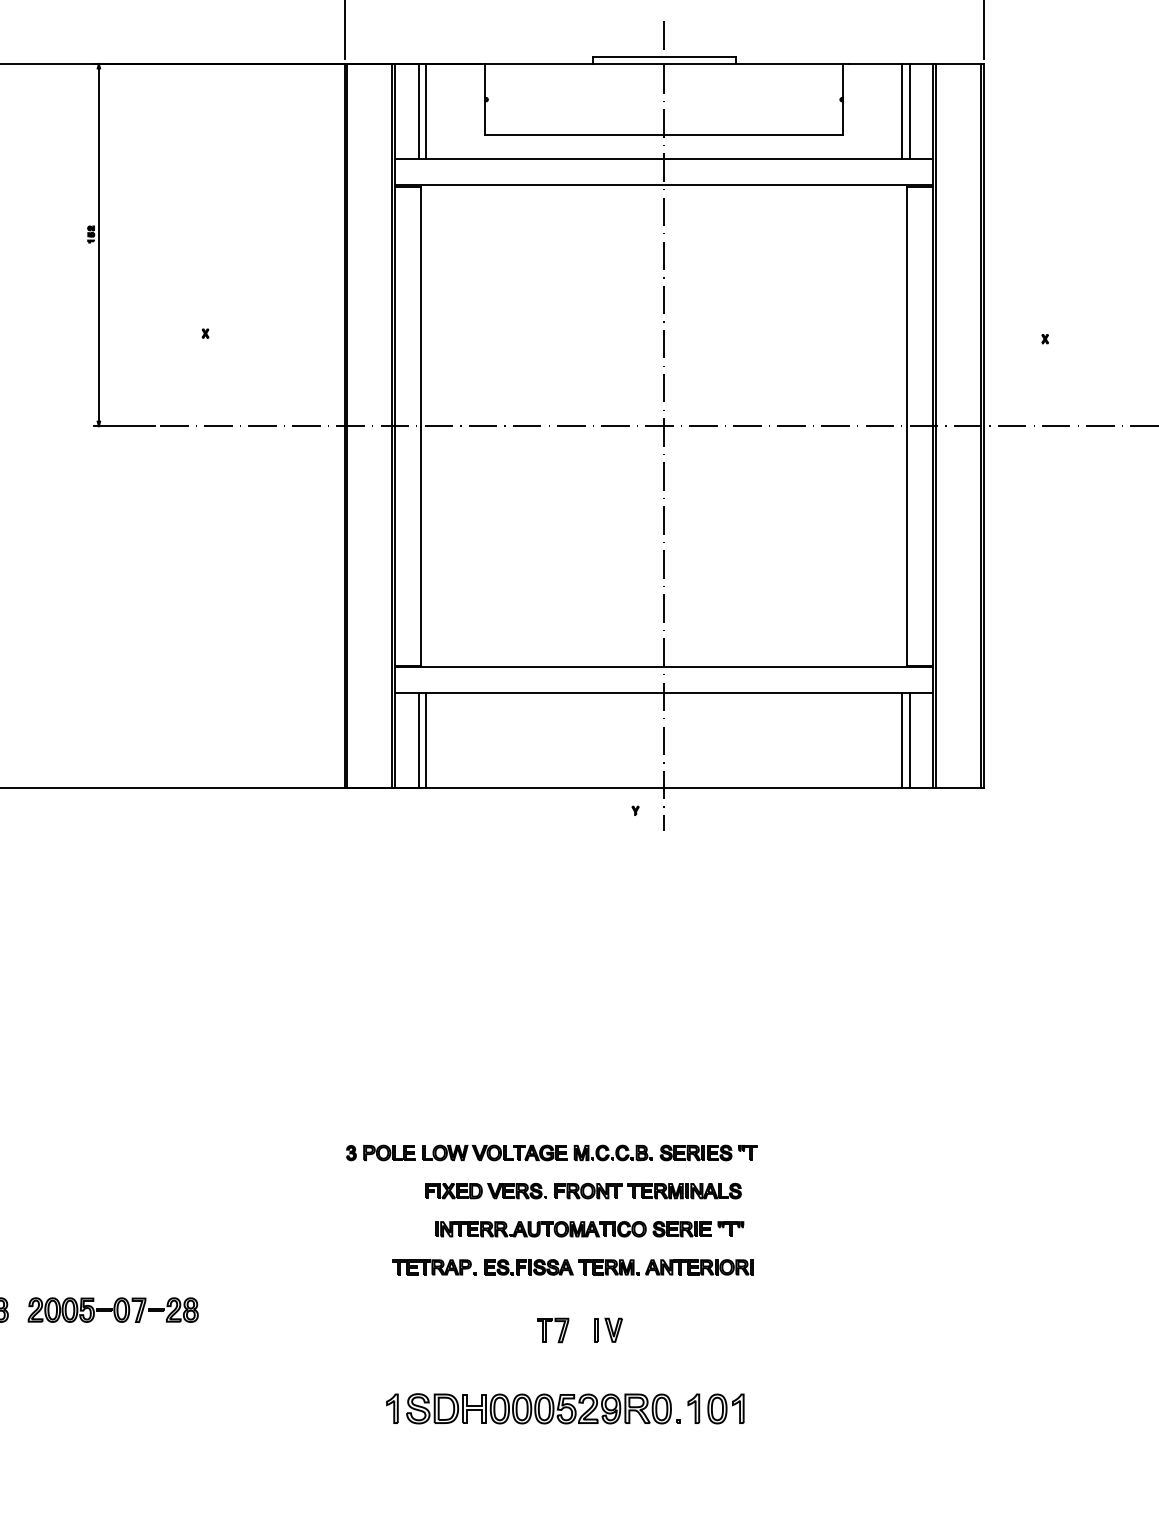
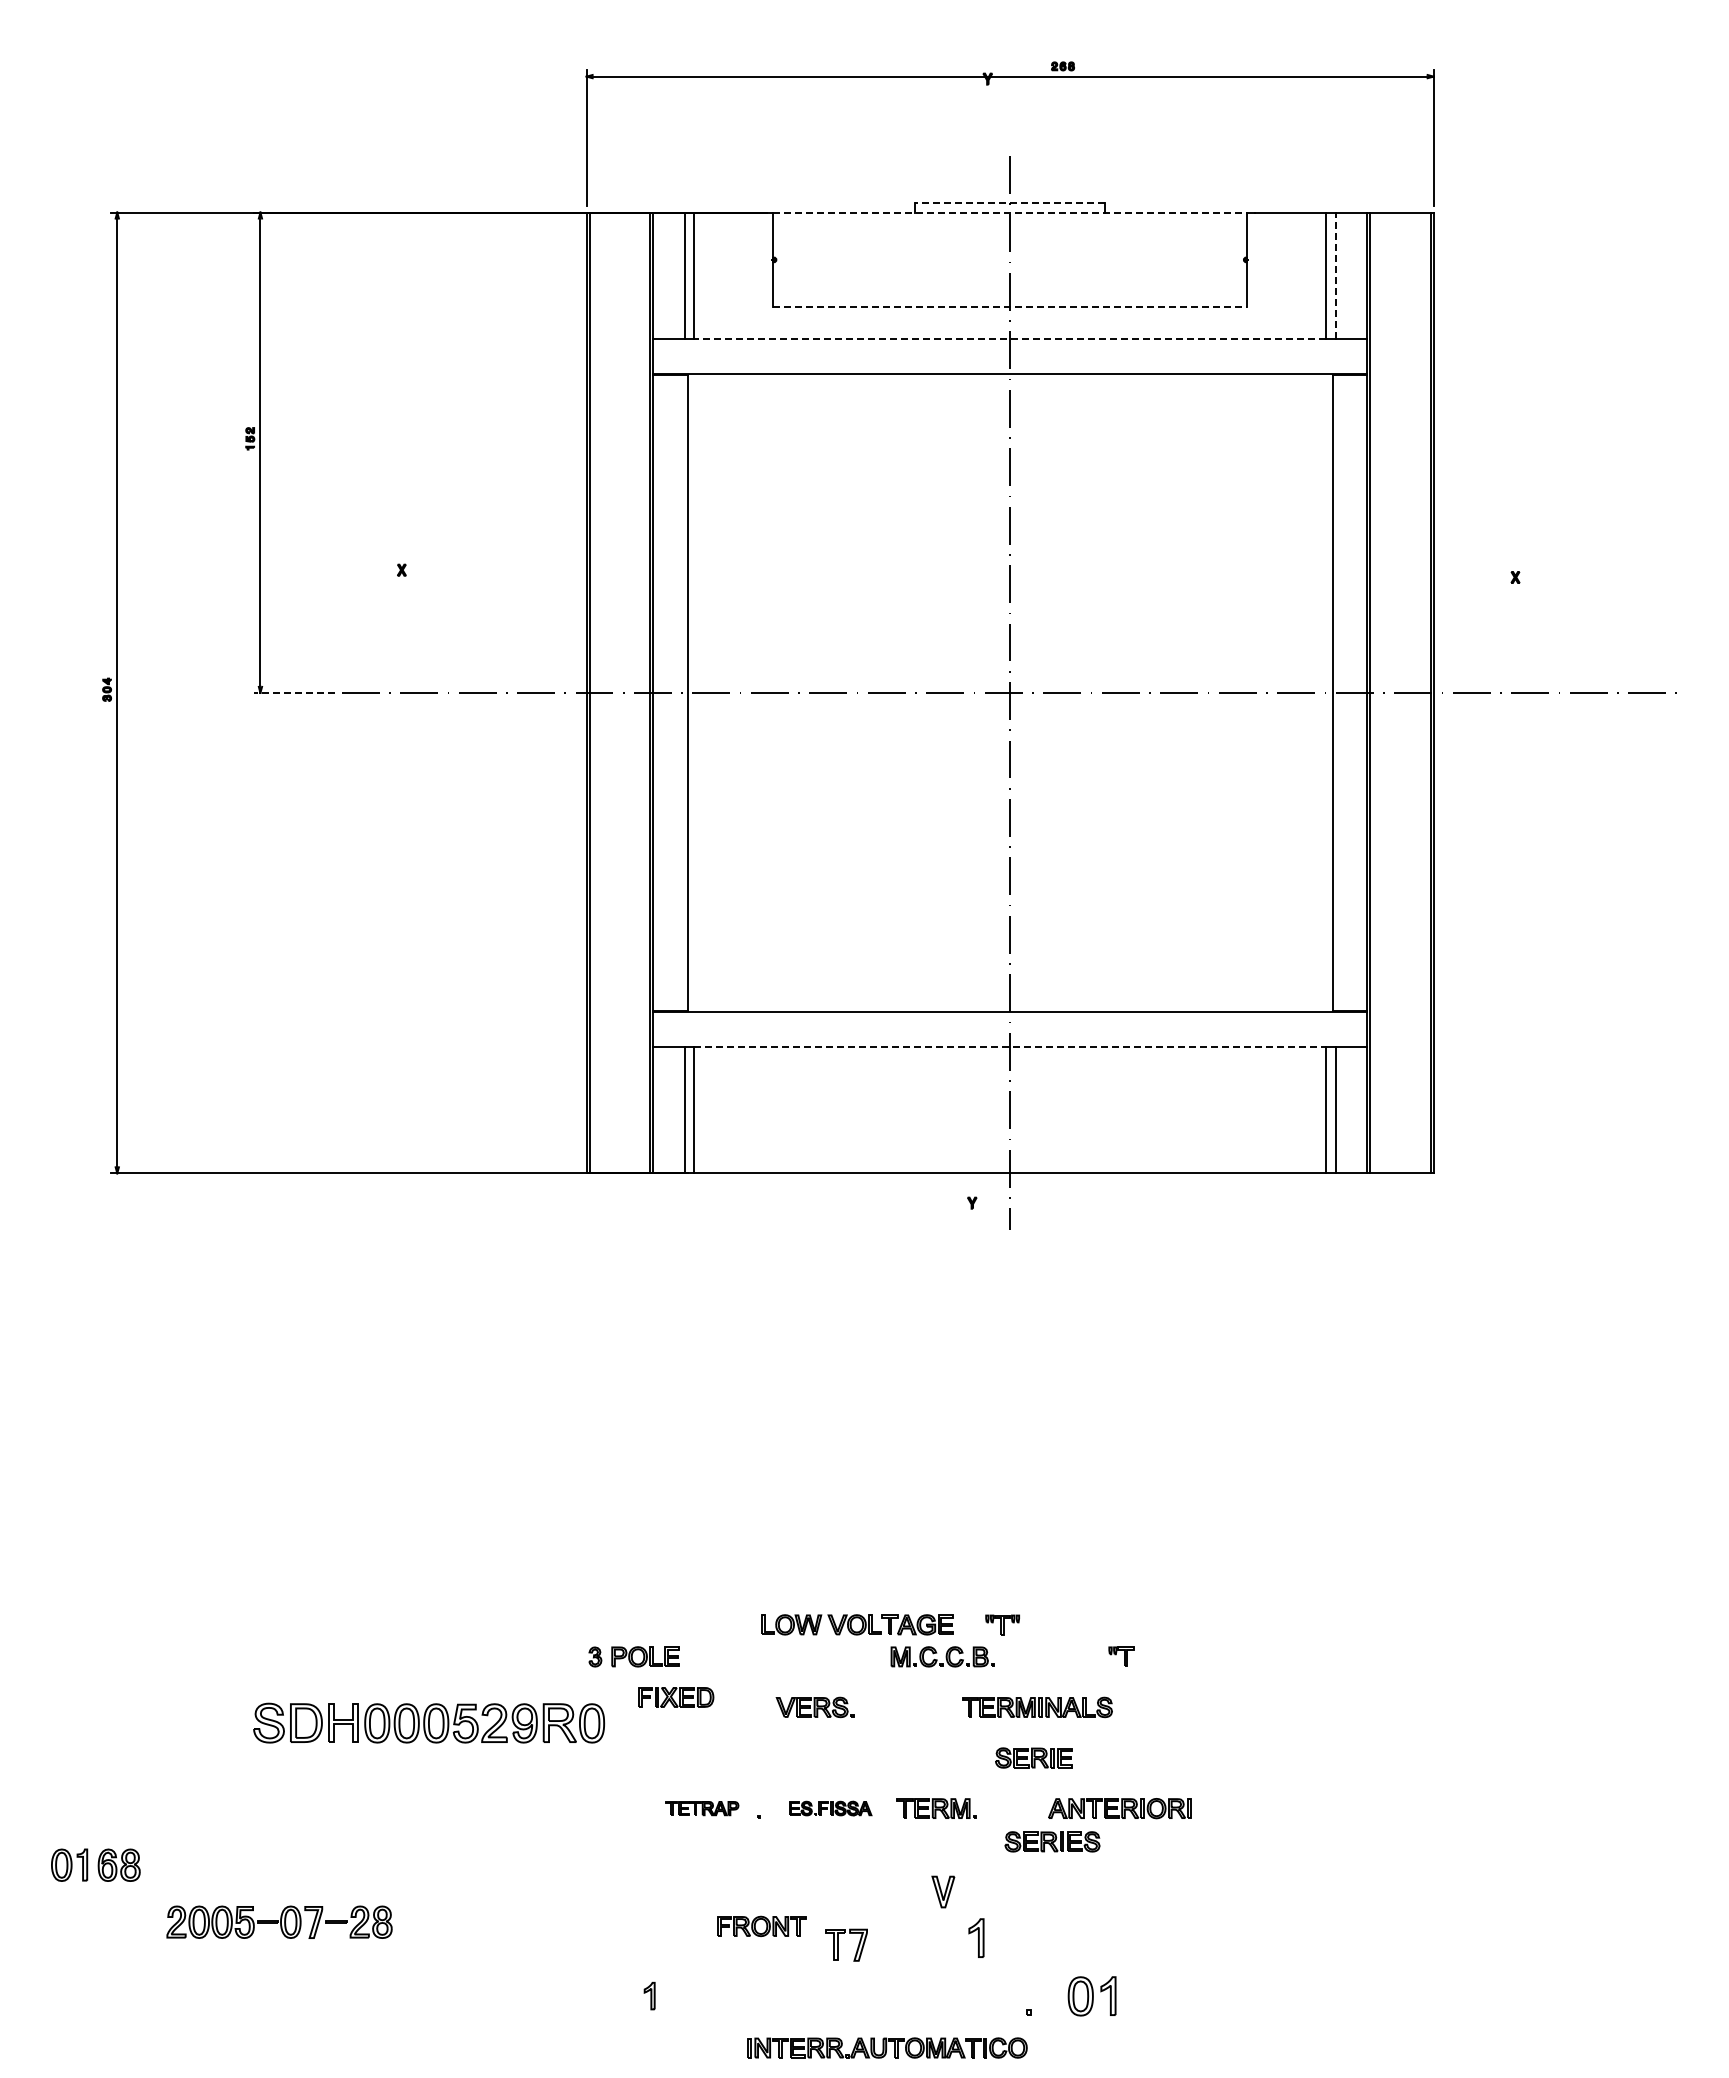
line: (664, 57) -> (1010, 203), solid -> dashed
line: (664, 63) -> (1010, 212), solid -> dashed
line: (909, 111) -> (1335, 275), solid -> dashed
line: (664, 135) -> (1010, 307), solid -> dashed
line: (663, 158) -> (1009, 338), solid -> dashed
line: (124, 425) -> (294, 692), solid -> dashed
line: (664, 692) -> (1010, 1046), solid -> dashed
part: (494, 1152) -> (857, 1624), moved
part: (696, 1152) -> (1052, 1841), moved
part: (454, 1191) -> (676, 1697), moved
part: (588, 1191) -> (761, 1926), moved
part: (540, 1228) -> (887, 2047), moved
part: (730, 1228) -> (1002, 1624), moved
part: (432, 1267) -> (702, 1808), size x0.7
part: (528, 1267) -> (830, 1808), size x0.7
part: (699, 1267) -> (1119, 1808), moved
part: (113, 1309) -> (279, 1921), moved
part: (546, 1329) -> (838, 1944), moved
part: (595, 1329) -> (919, 1891), removed
part: (392, 1408) -> (649, 1995), size x0.7
part: (539, 1408) -> (429, 1722), moved
part: (693, 1408) -> (976, 1937), moved

